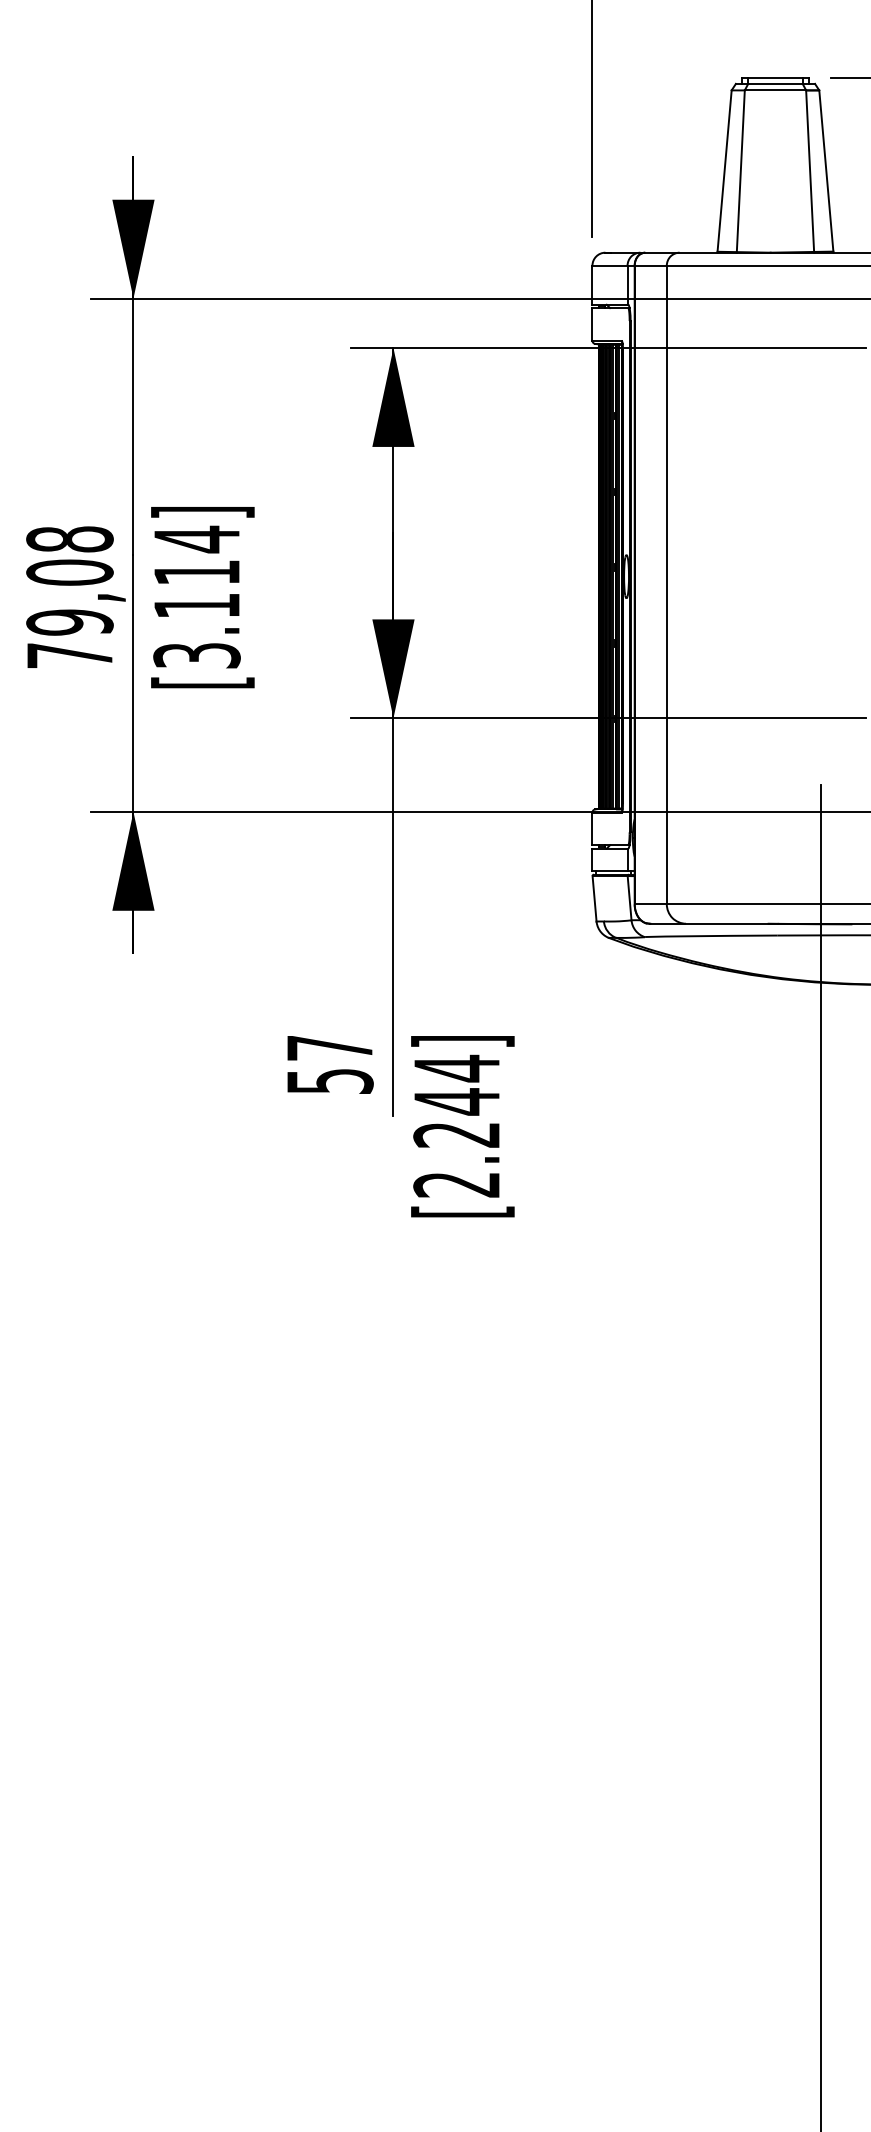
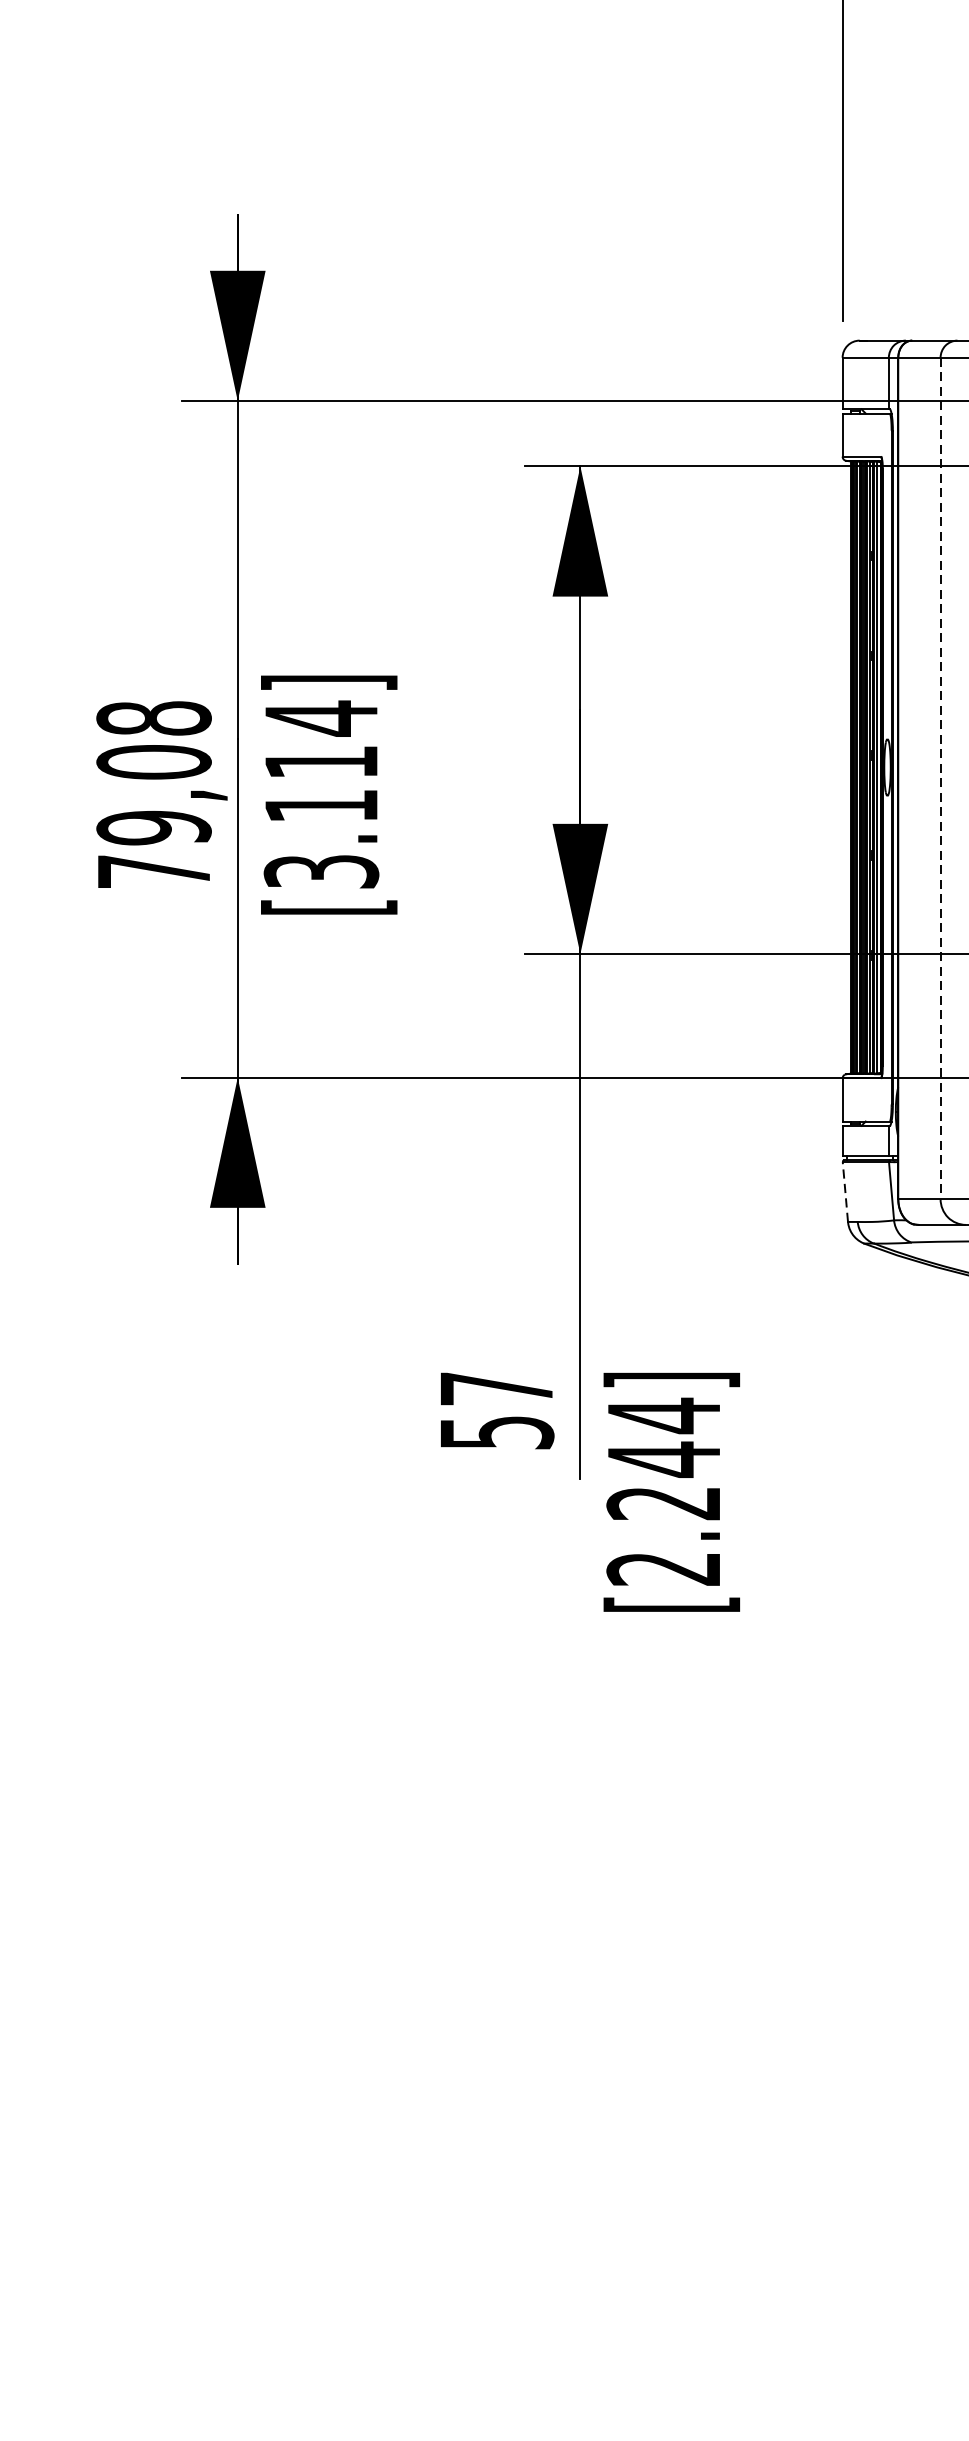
line: (666, 585) -> (940, 779), solid -> dashed
line: (594, 898) -> (845, 1191), solid -> dashed

